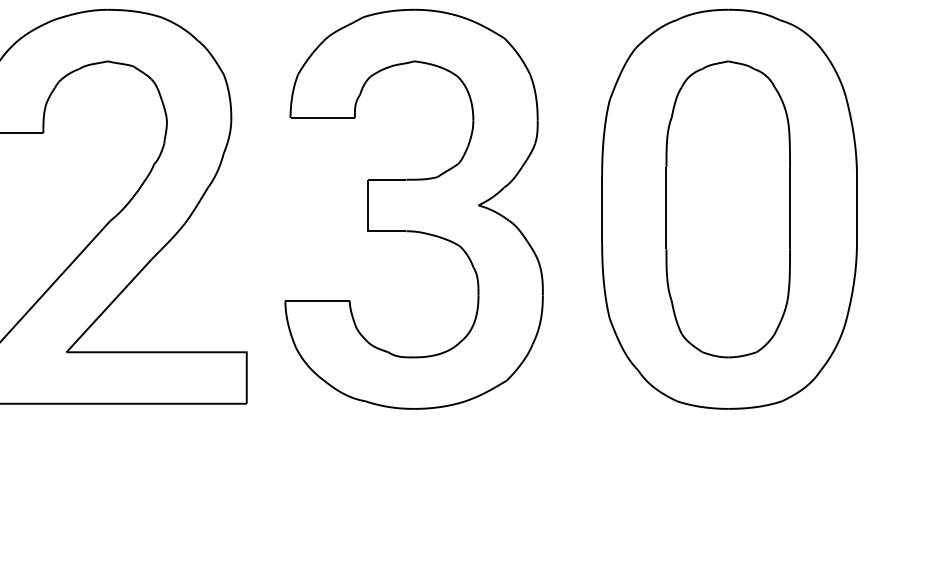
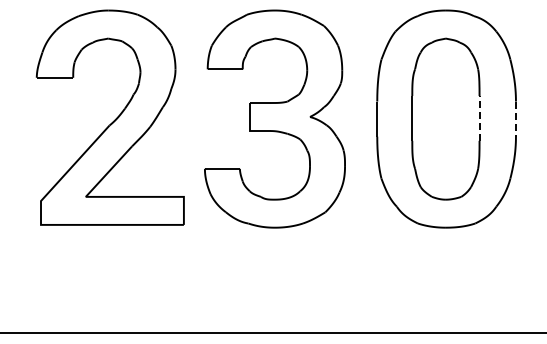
line: (789, 206) -> (479, 117), solid -> dashed
line: (856, 210) -> (515, 119), solid -> dashed

